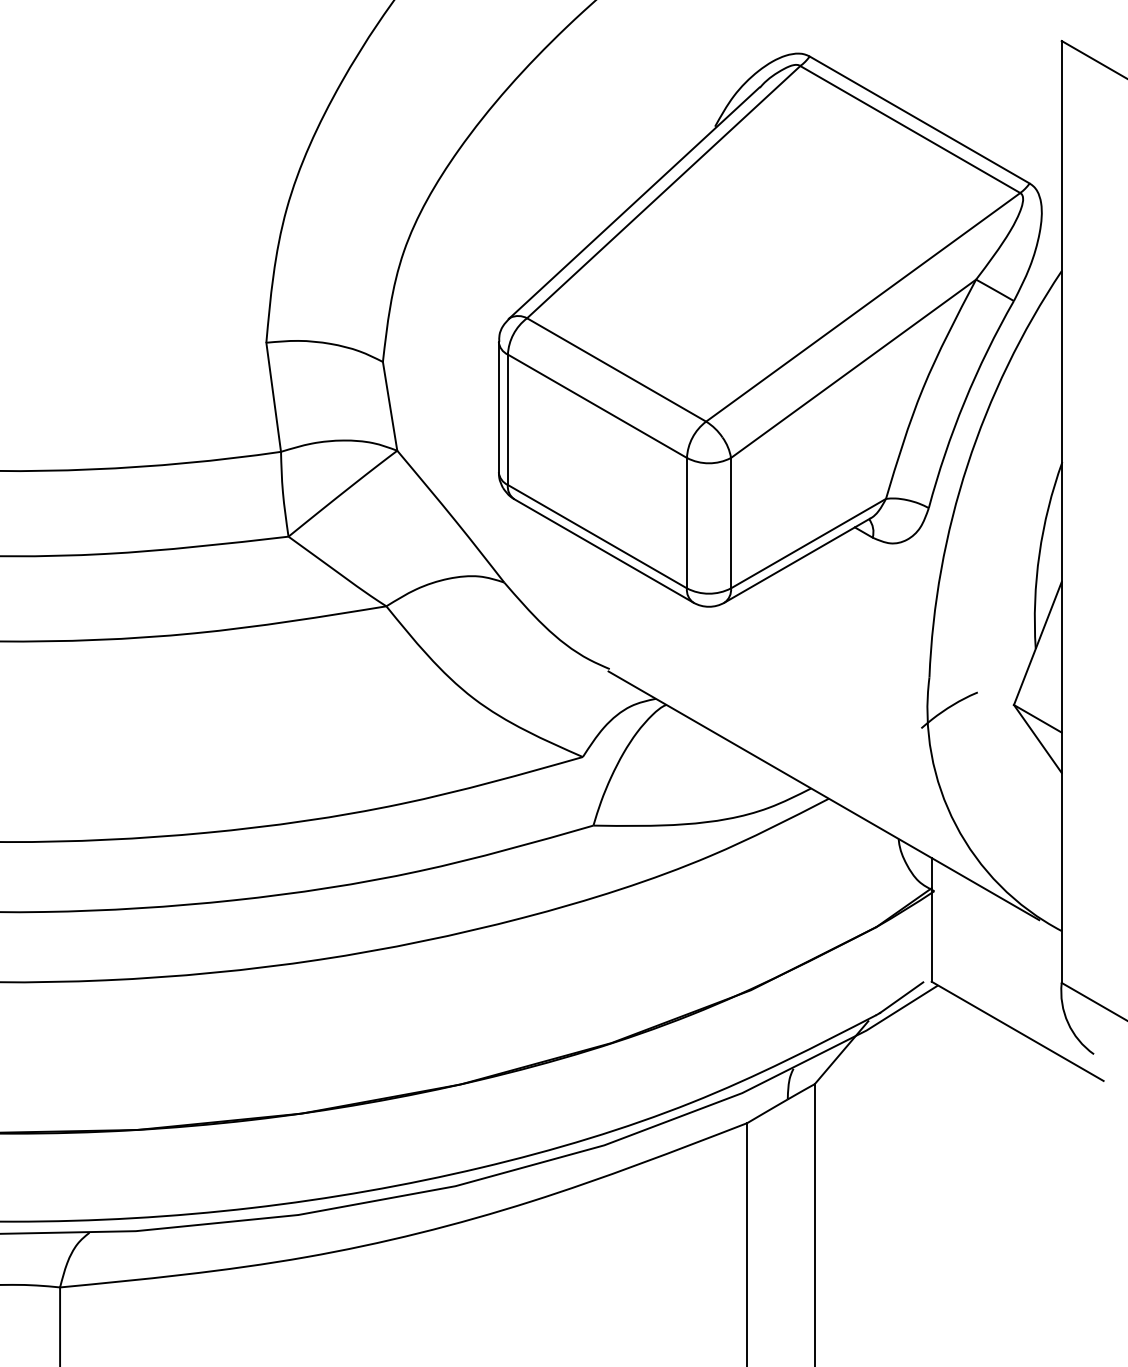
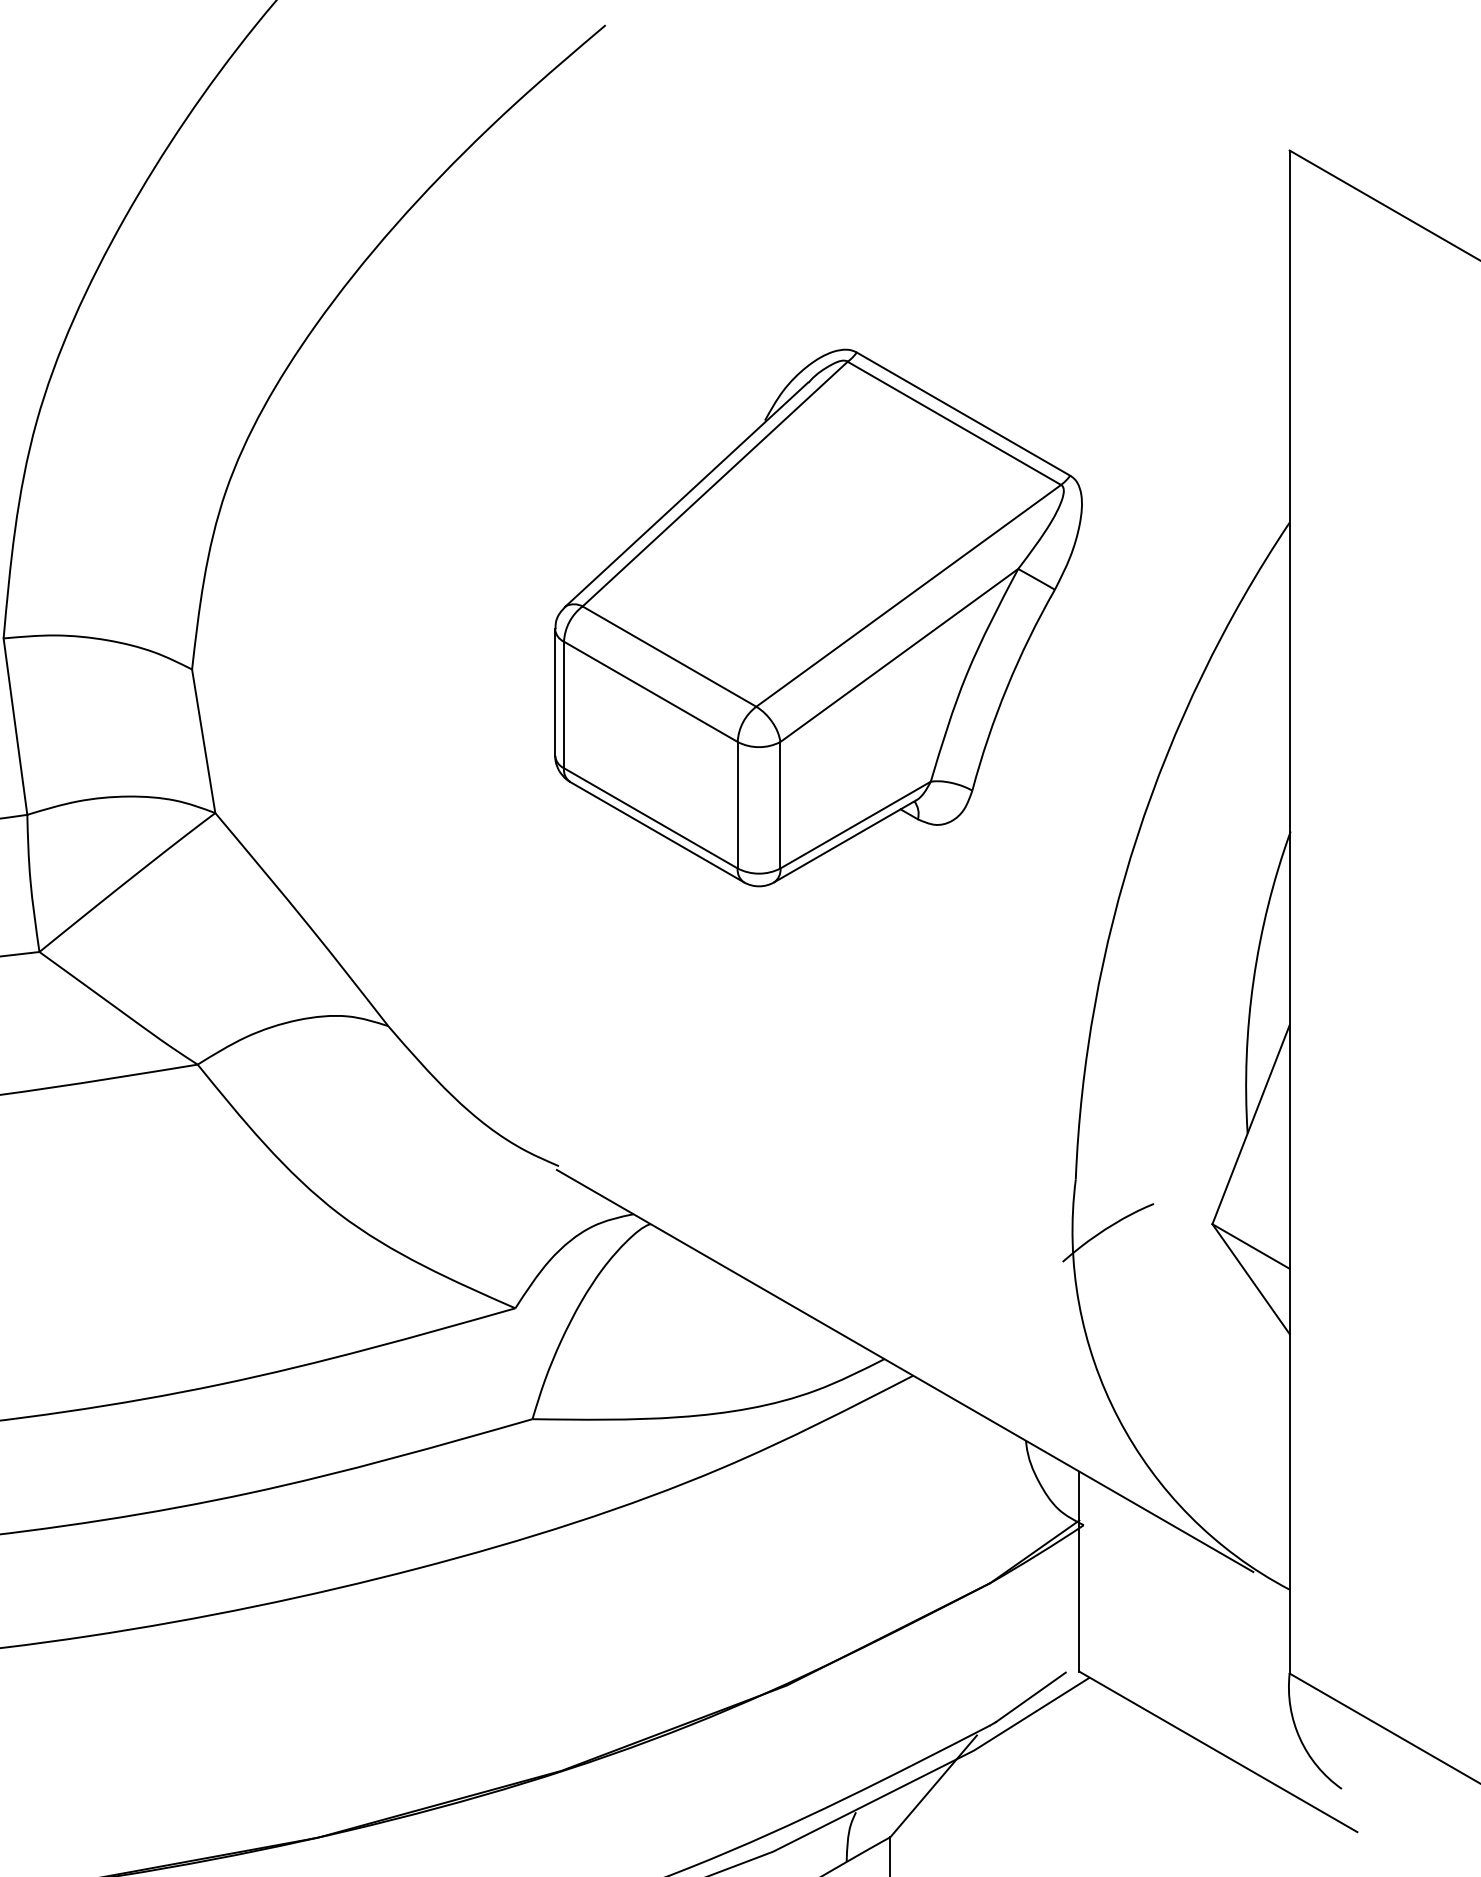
part: (770, 329) -> (818, 617), size x0.6

